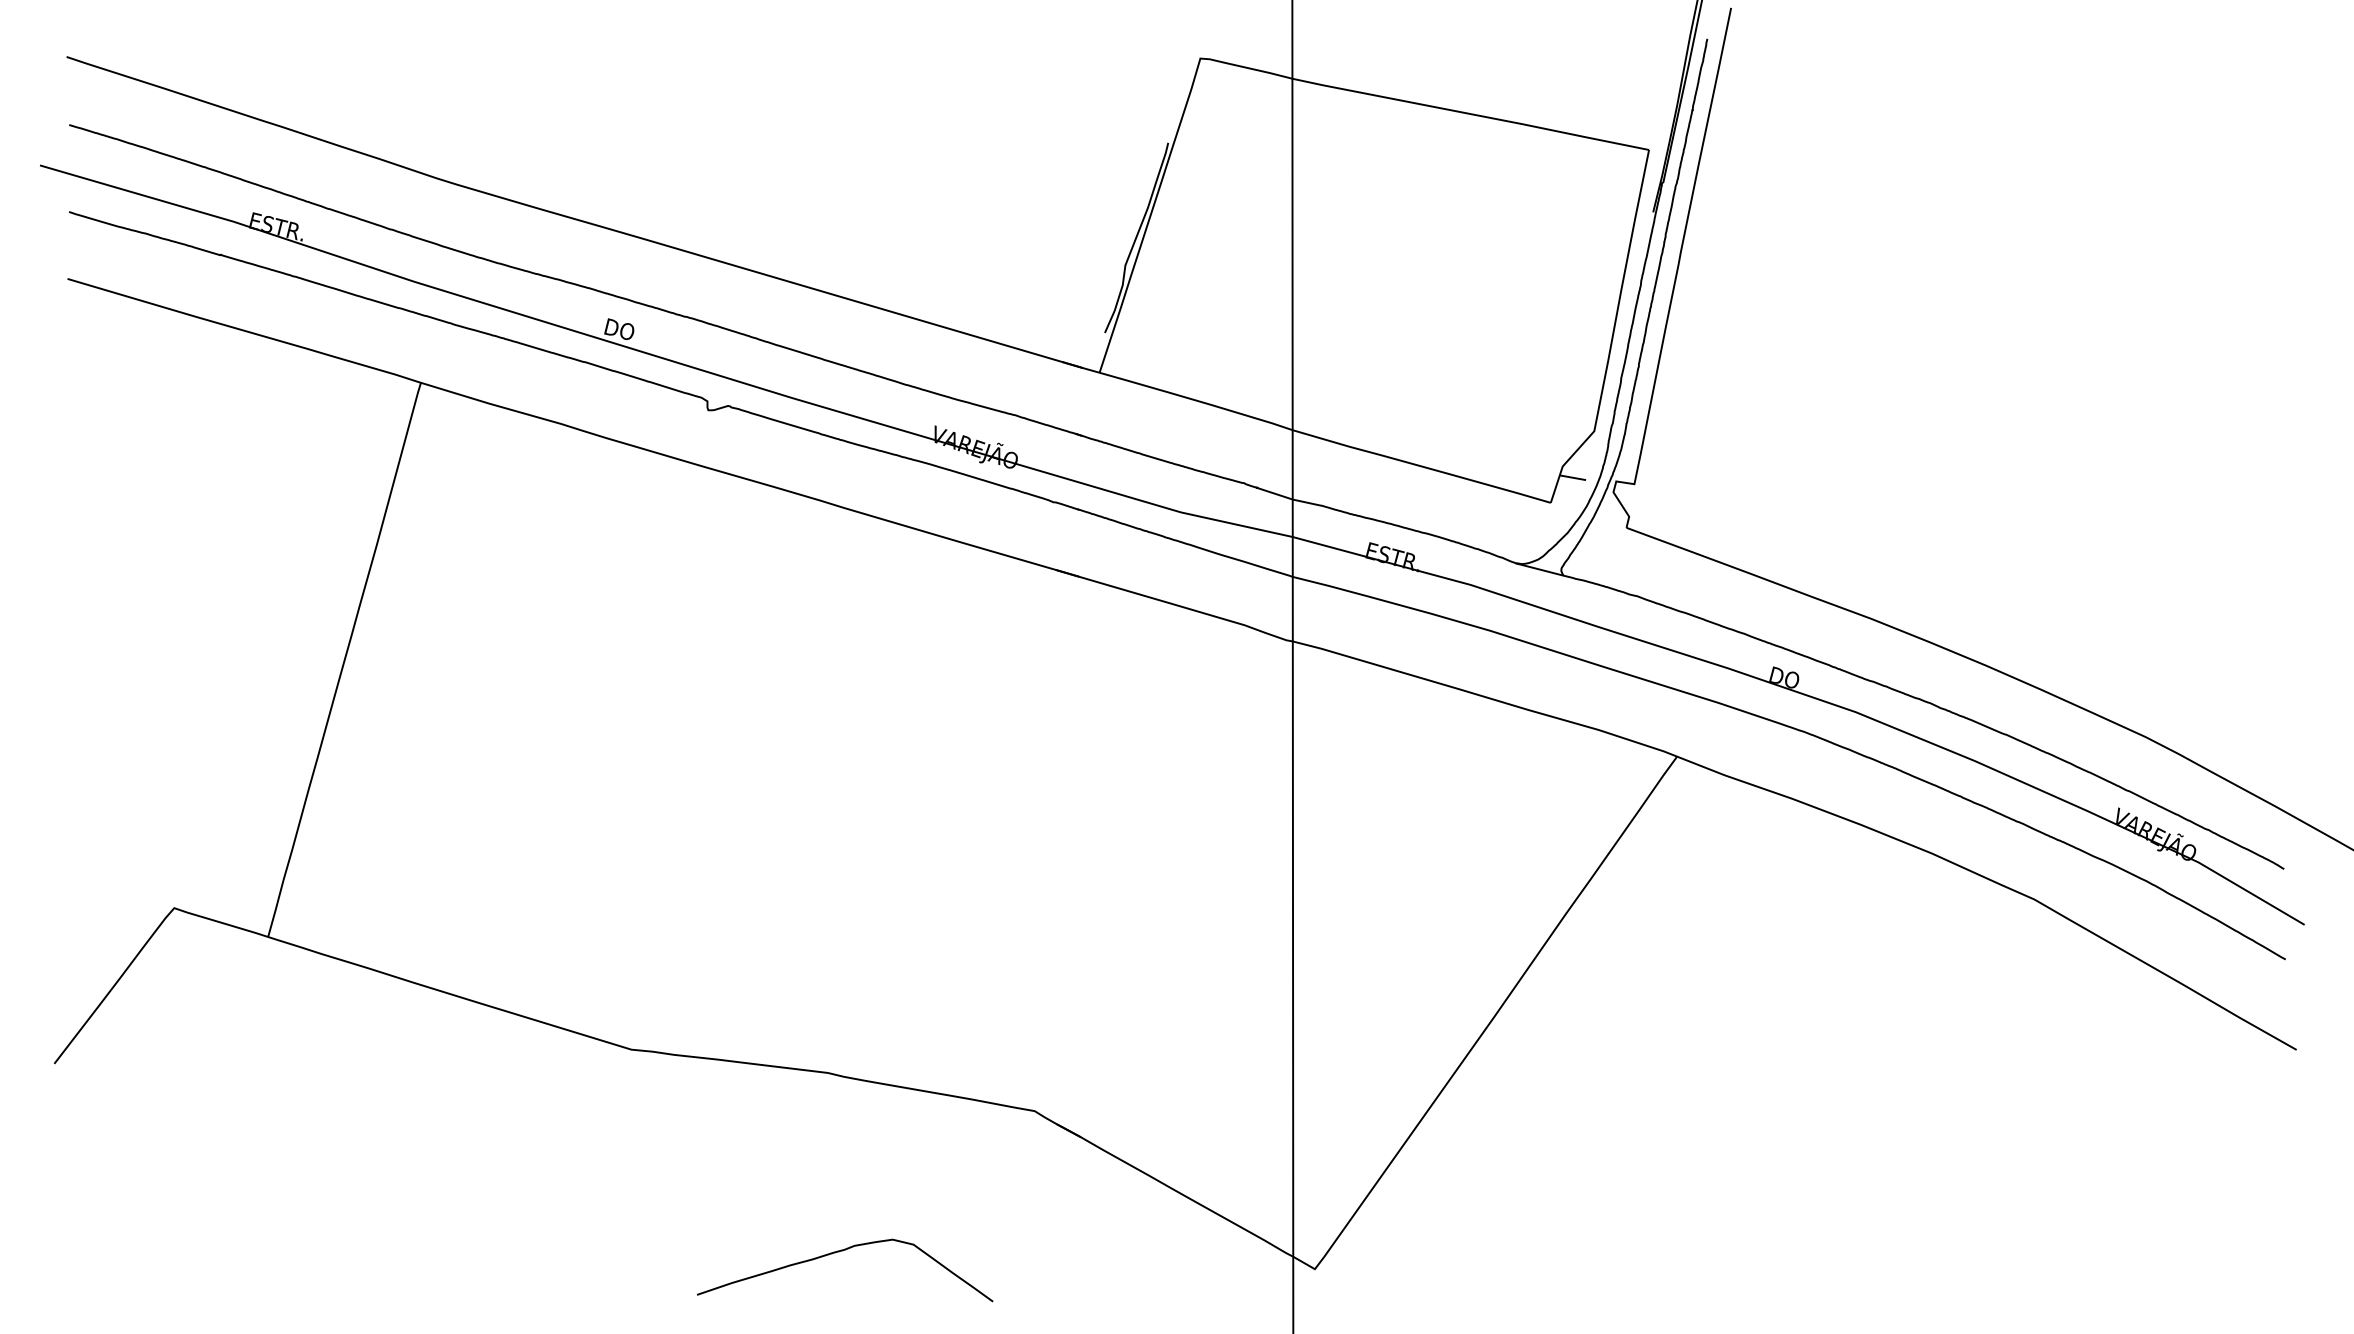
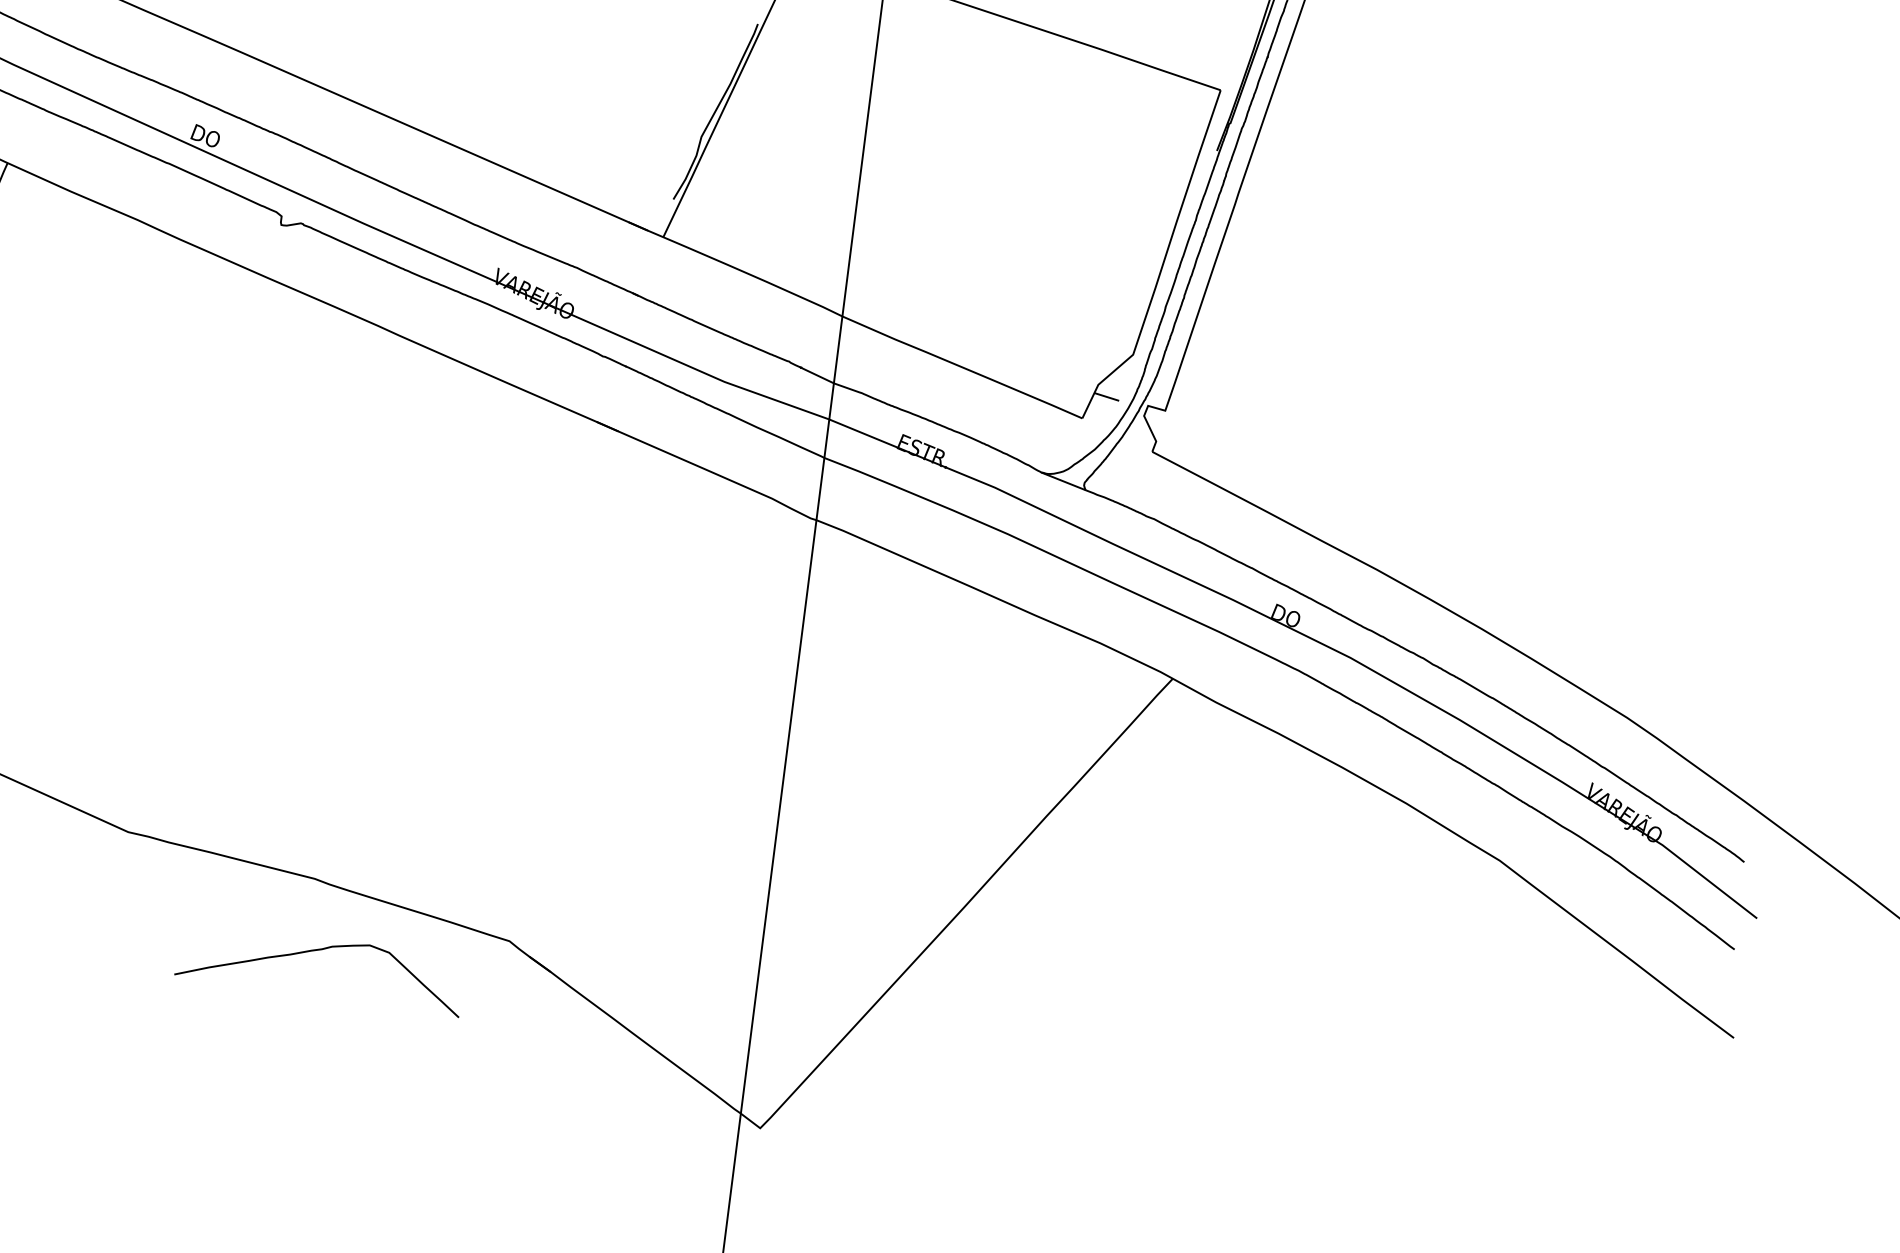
curve: (839, 1252) -> (316, 951), moved

